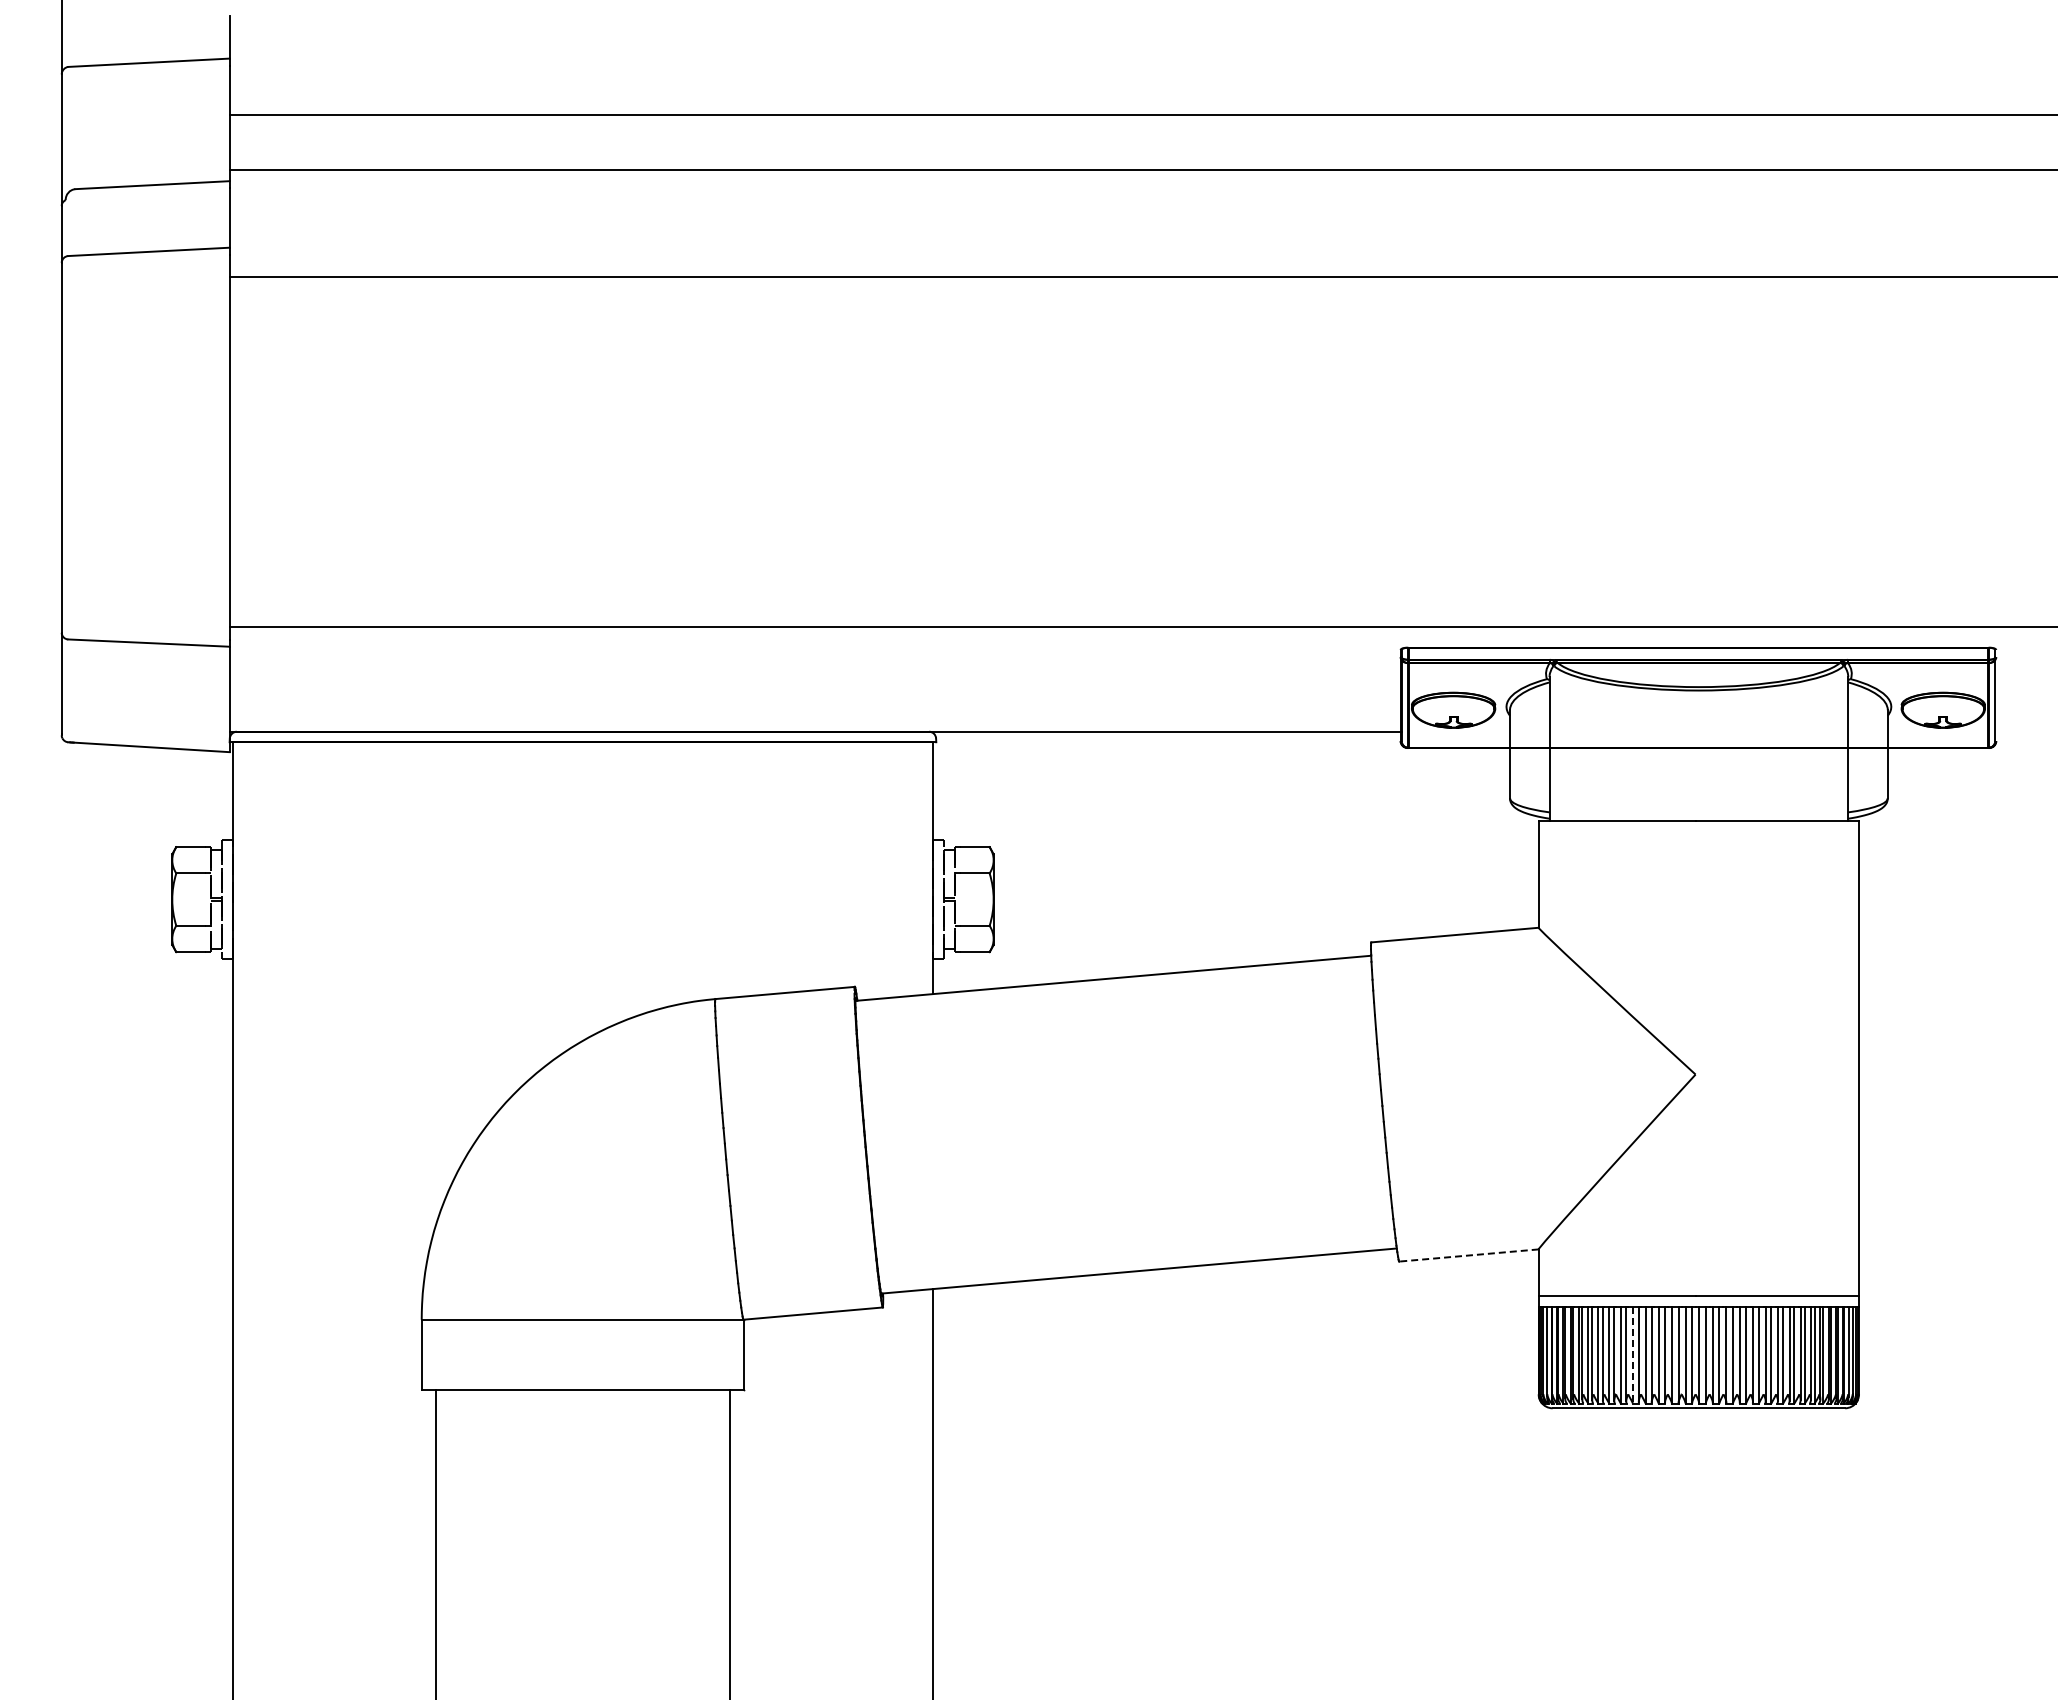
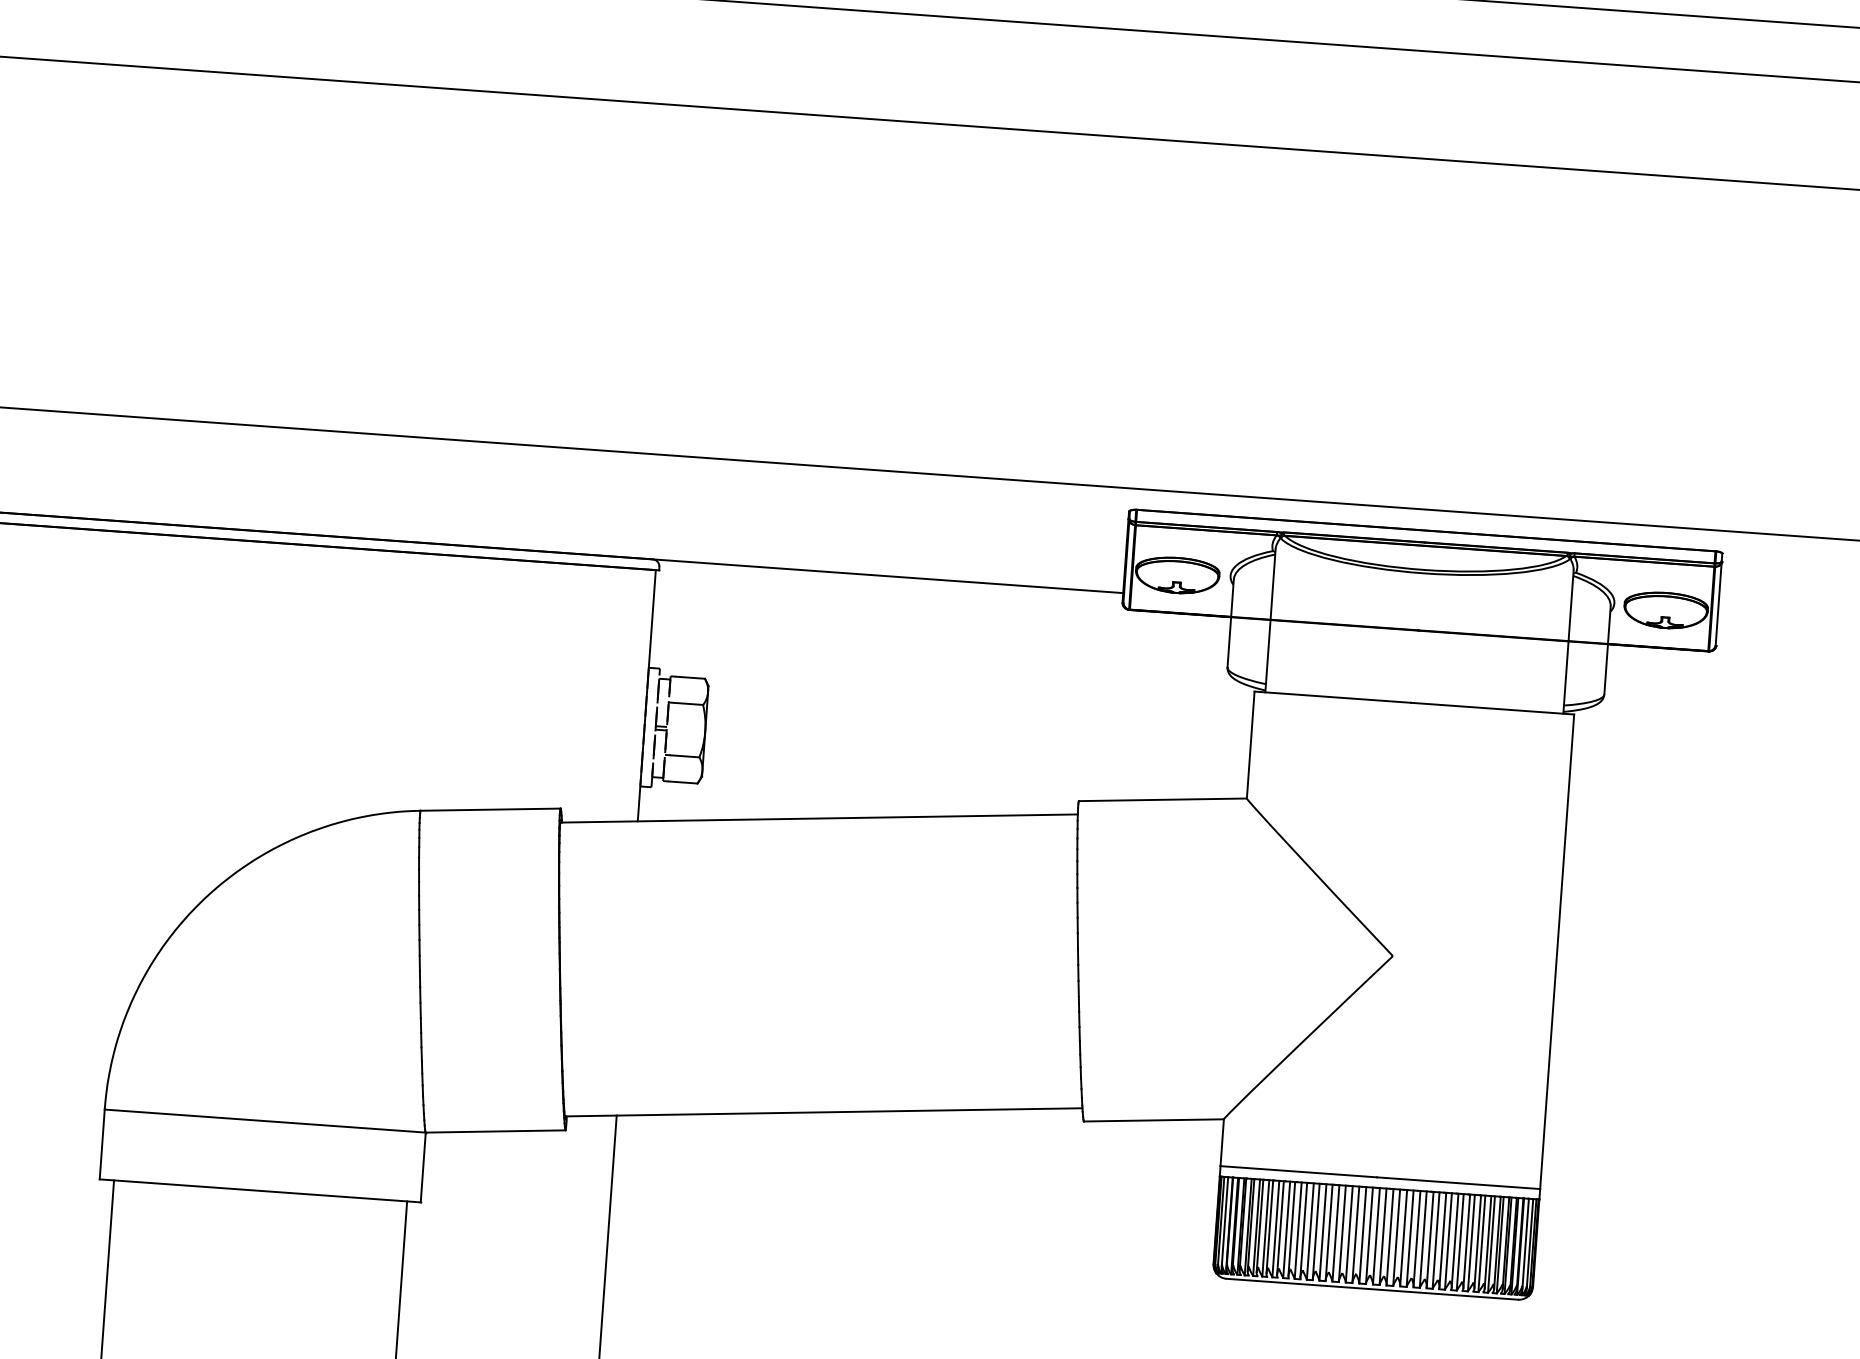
line: (1469, 1255) -> (1154, 1120), dashed -> solid
line: (1632, 1355) -> (1309, 1231), dashed -> solid

